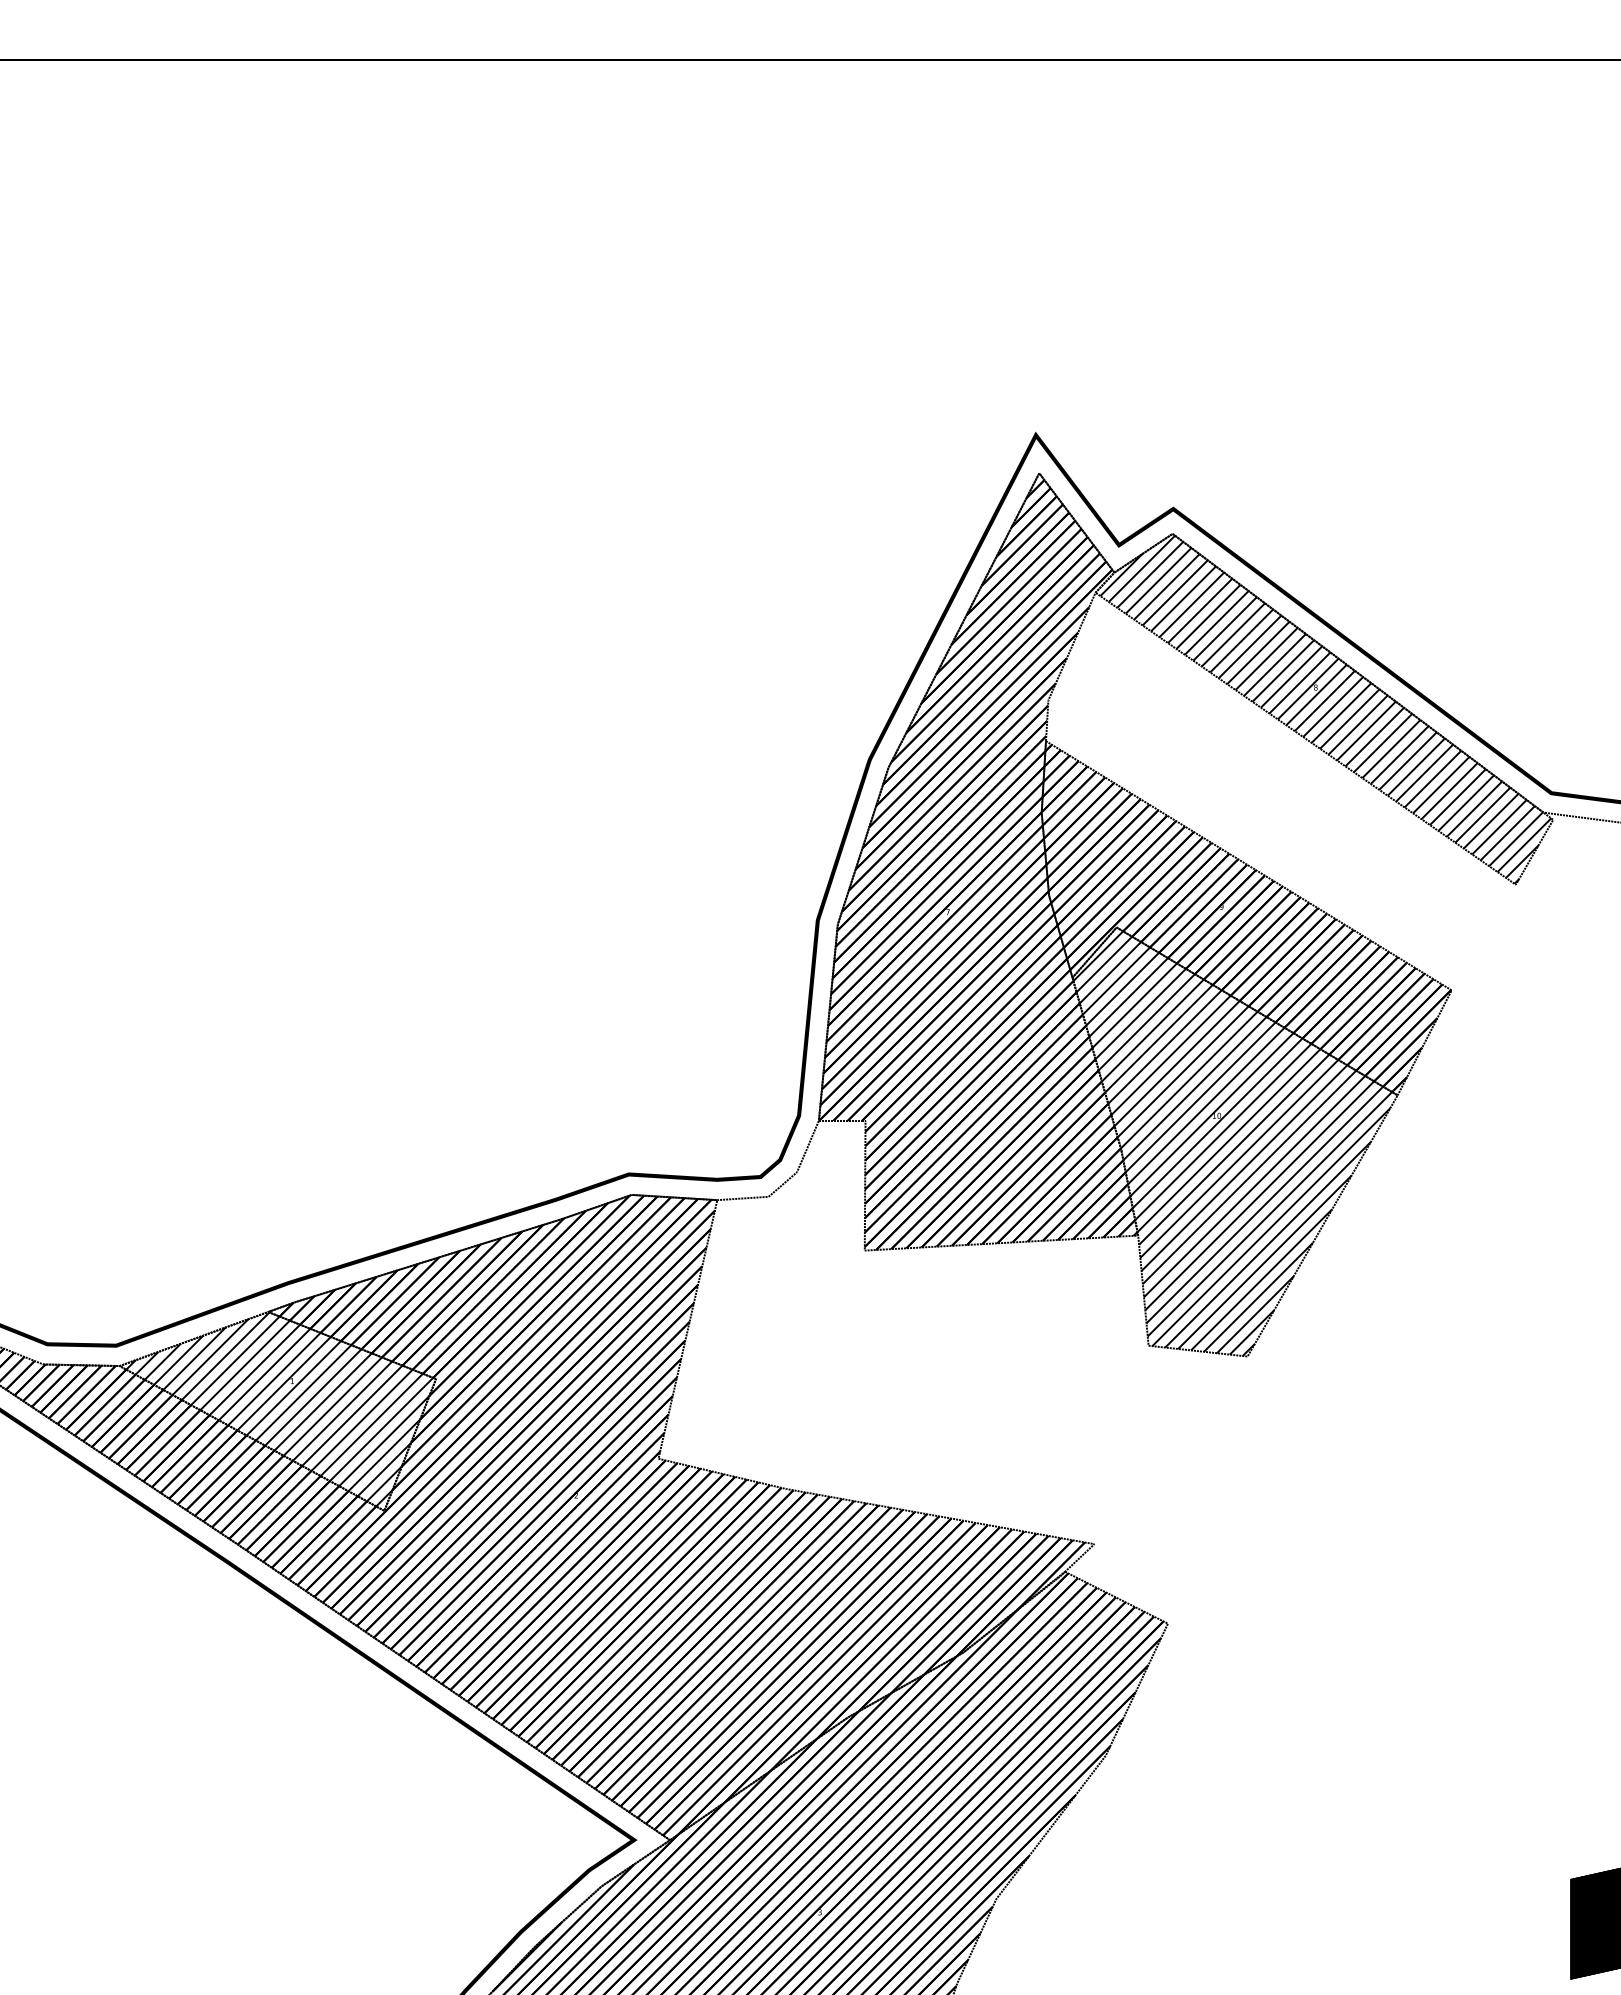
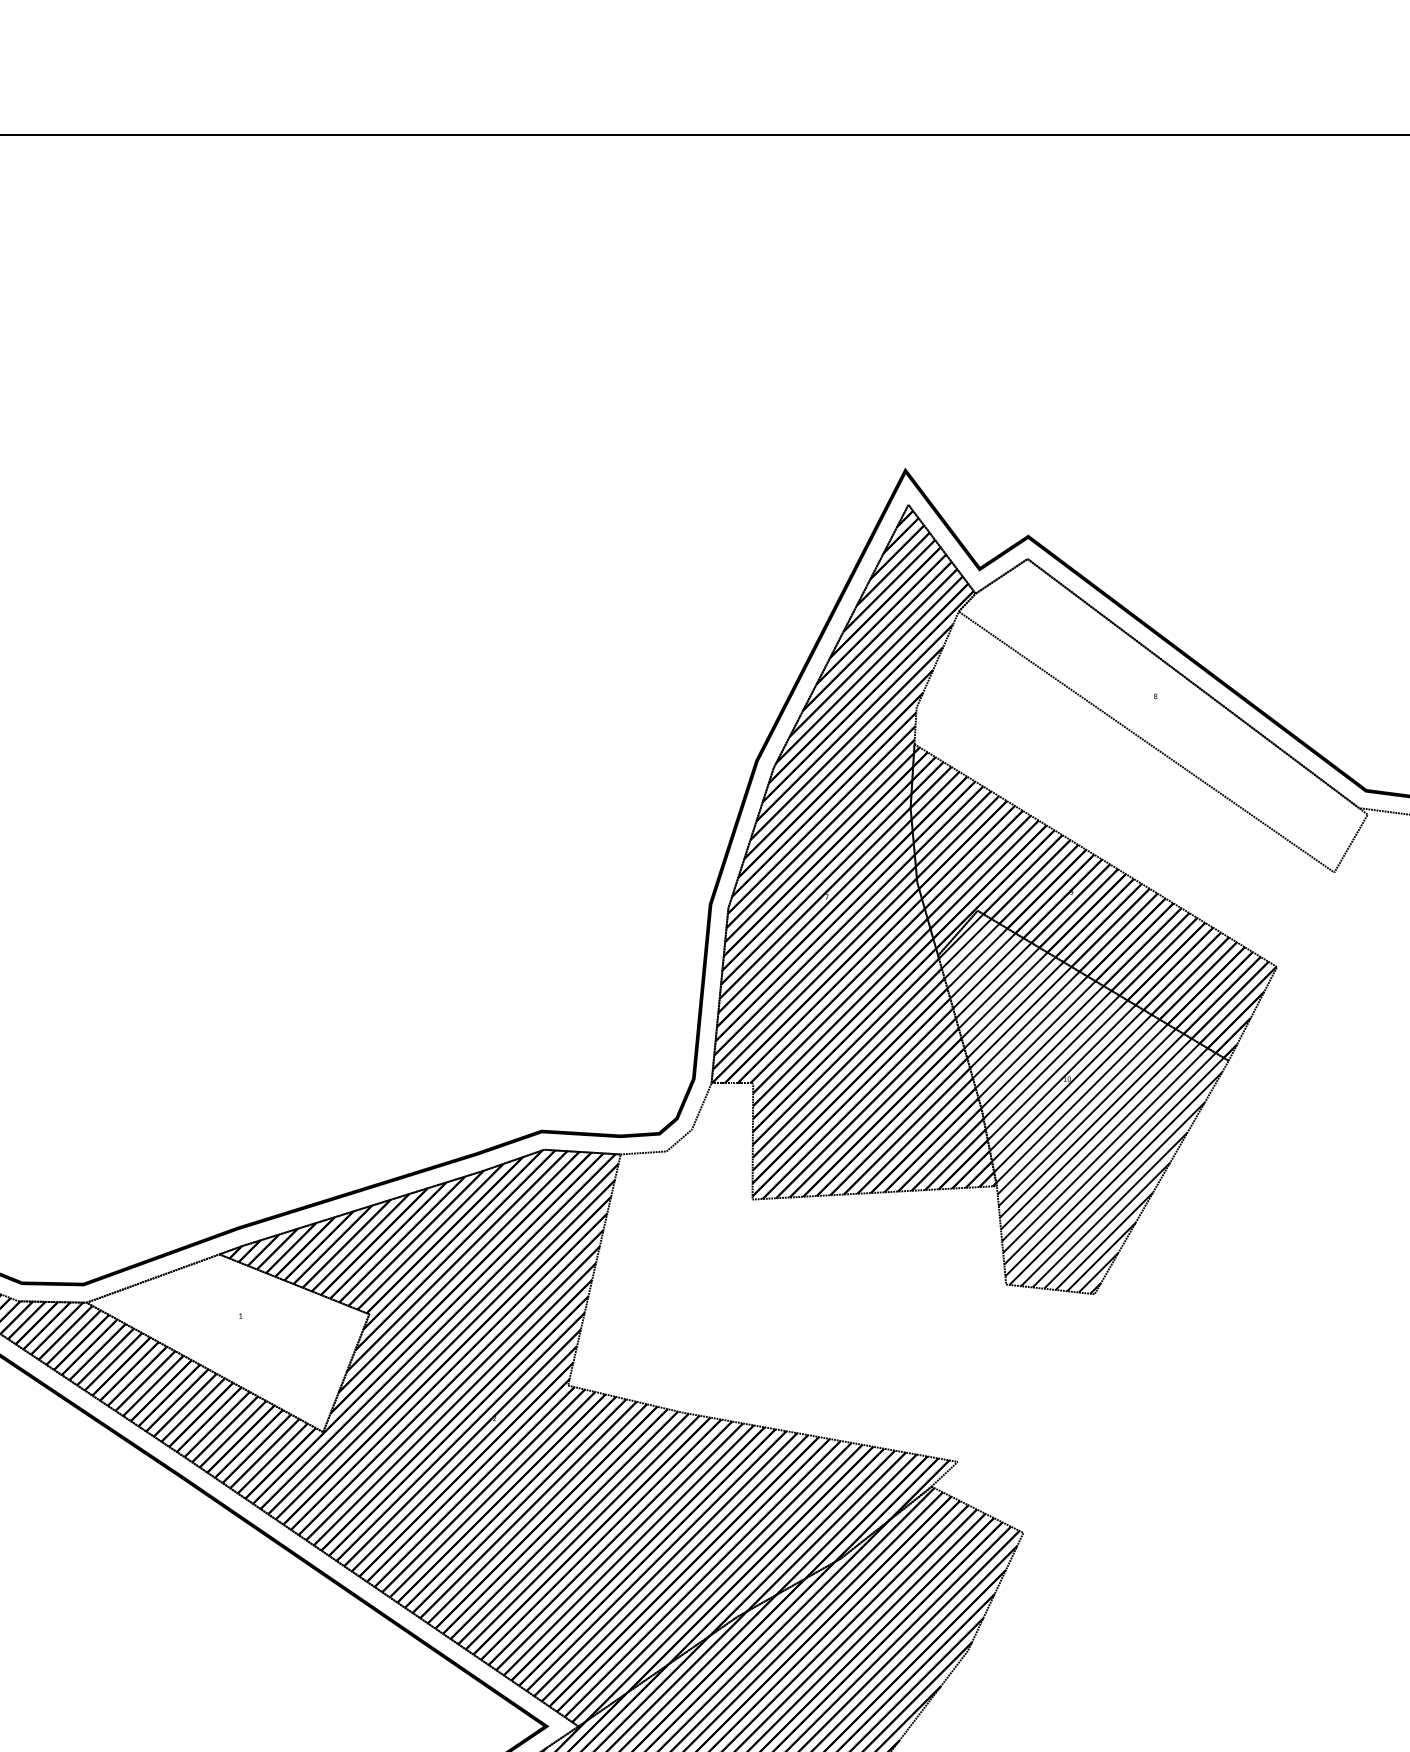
hatch: (1325, 709) -> (1164, 715), removed
hatch: (279, 1409) -> (229, 1341), removed

